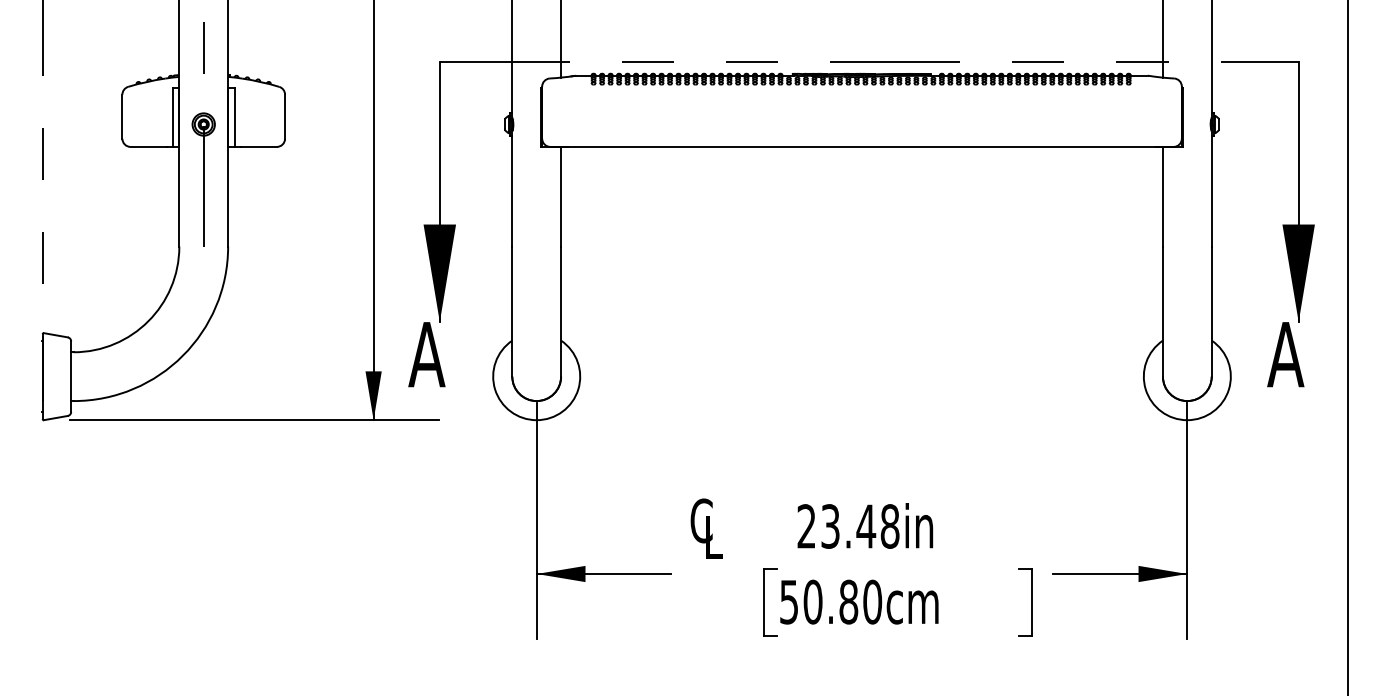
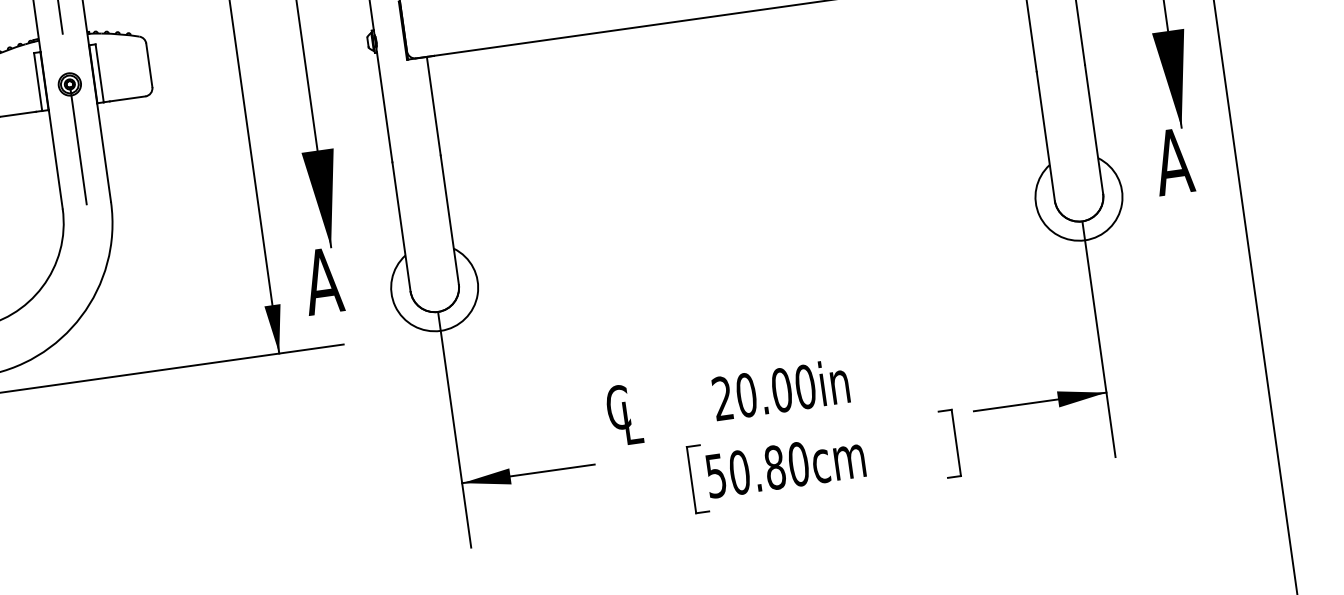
text: (860, 526) -> (776, 391), 23.48in -> 20.00in

